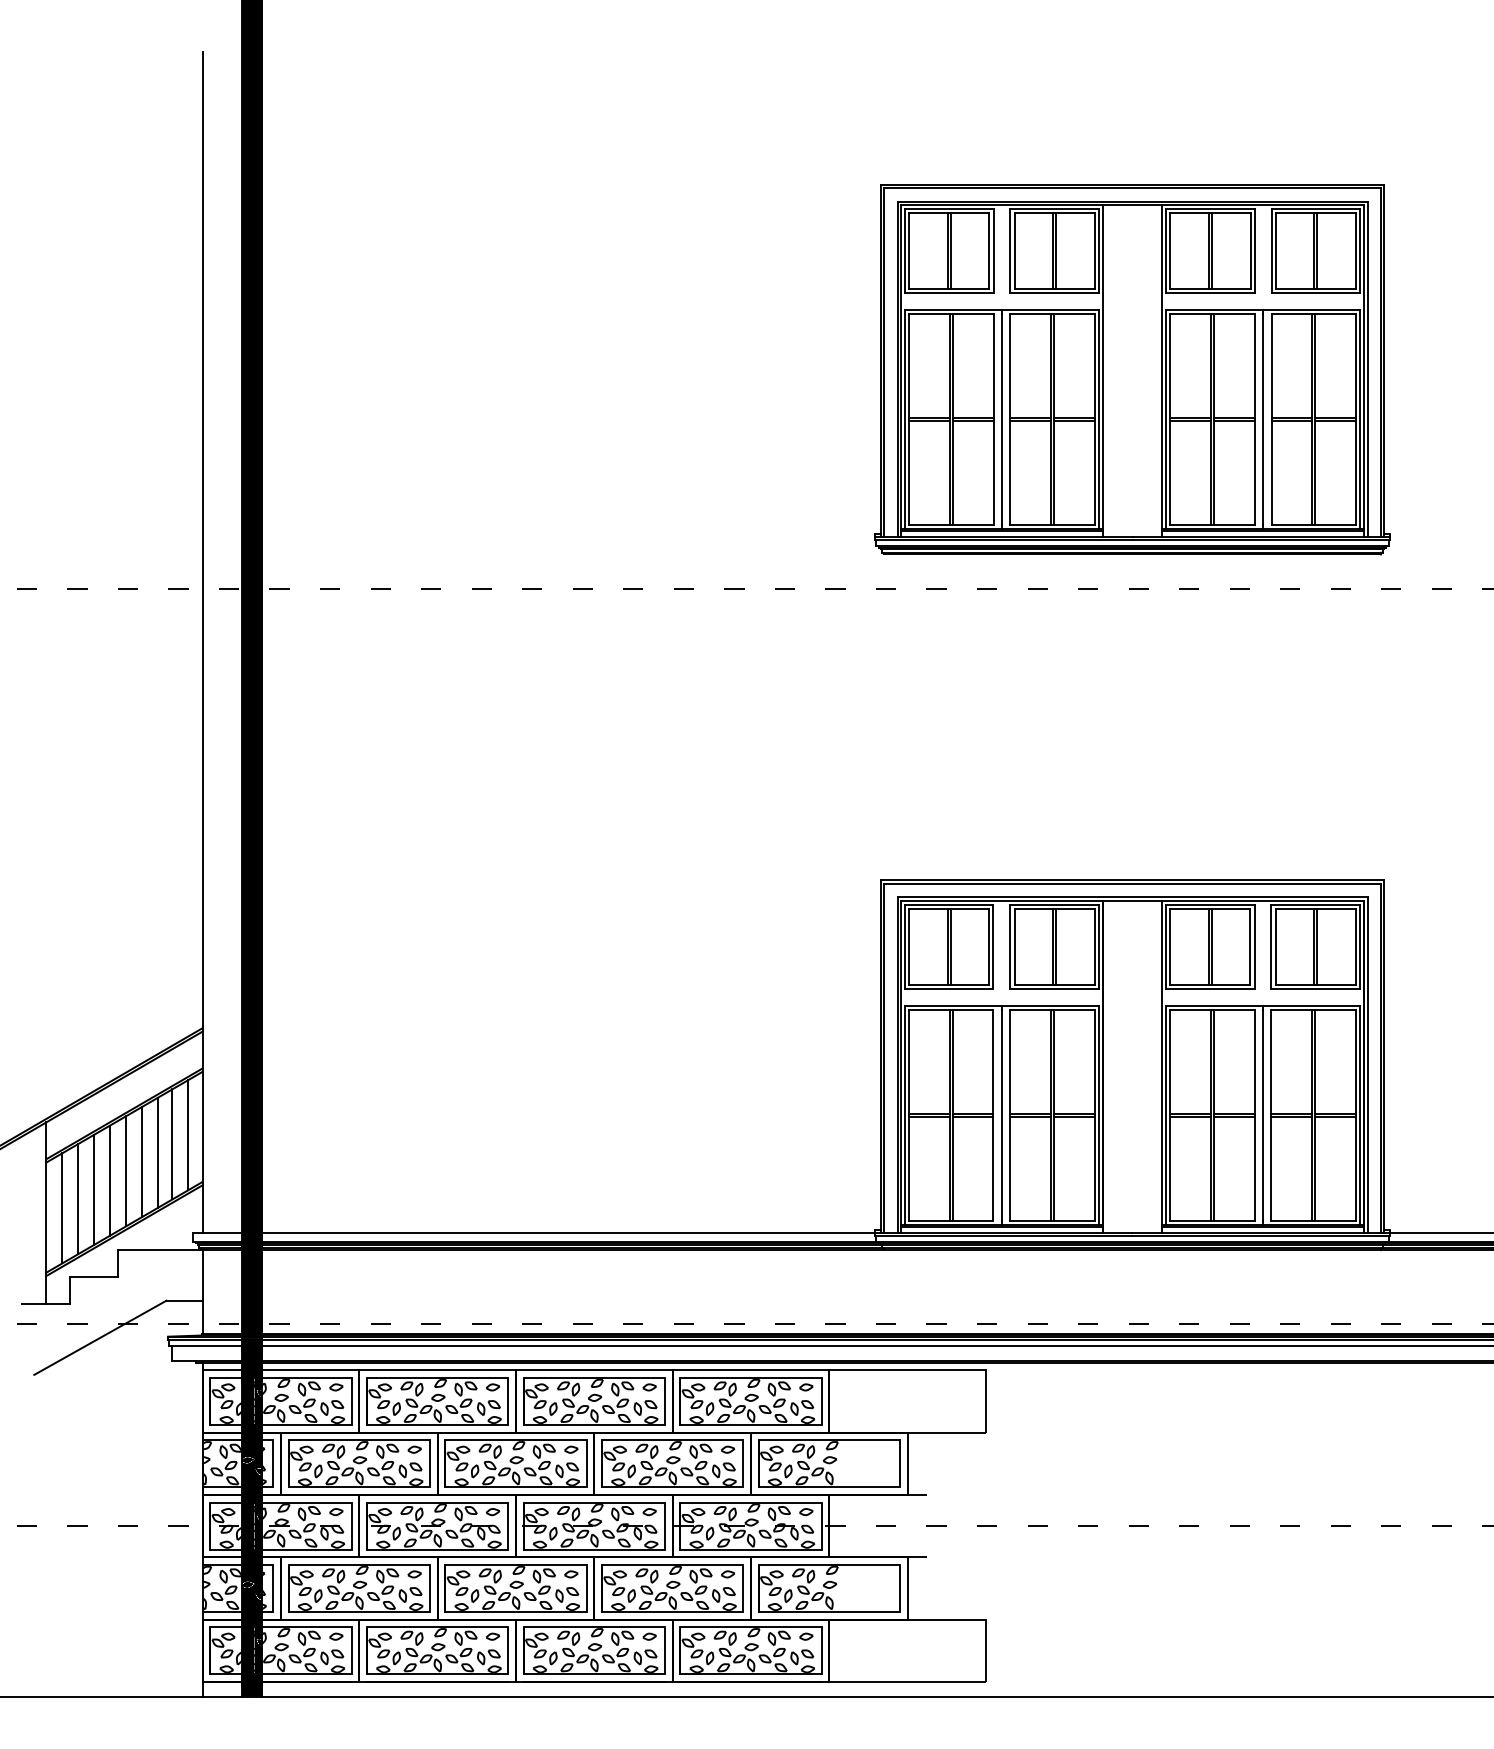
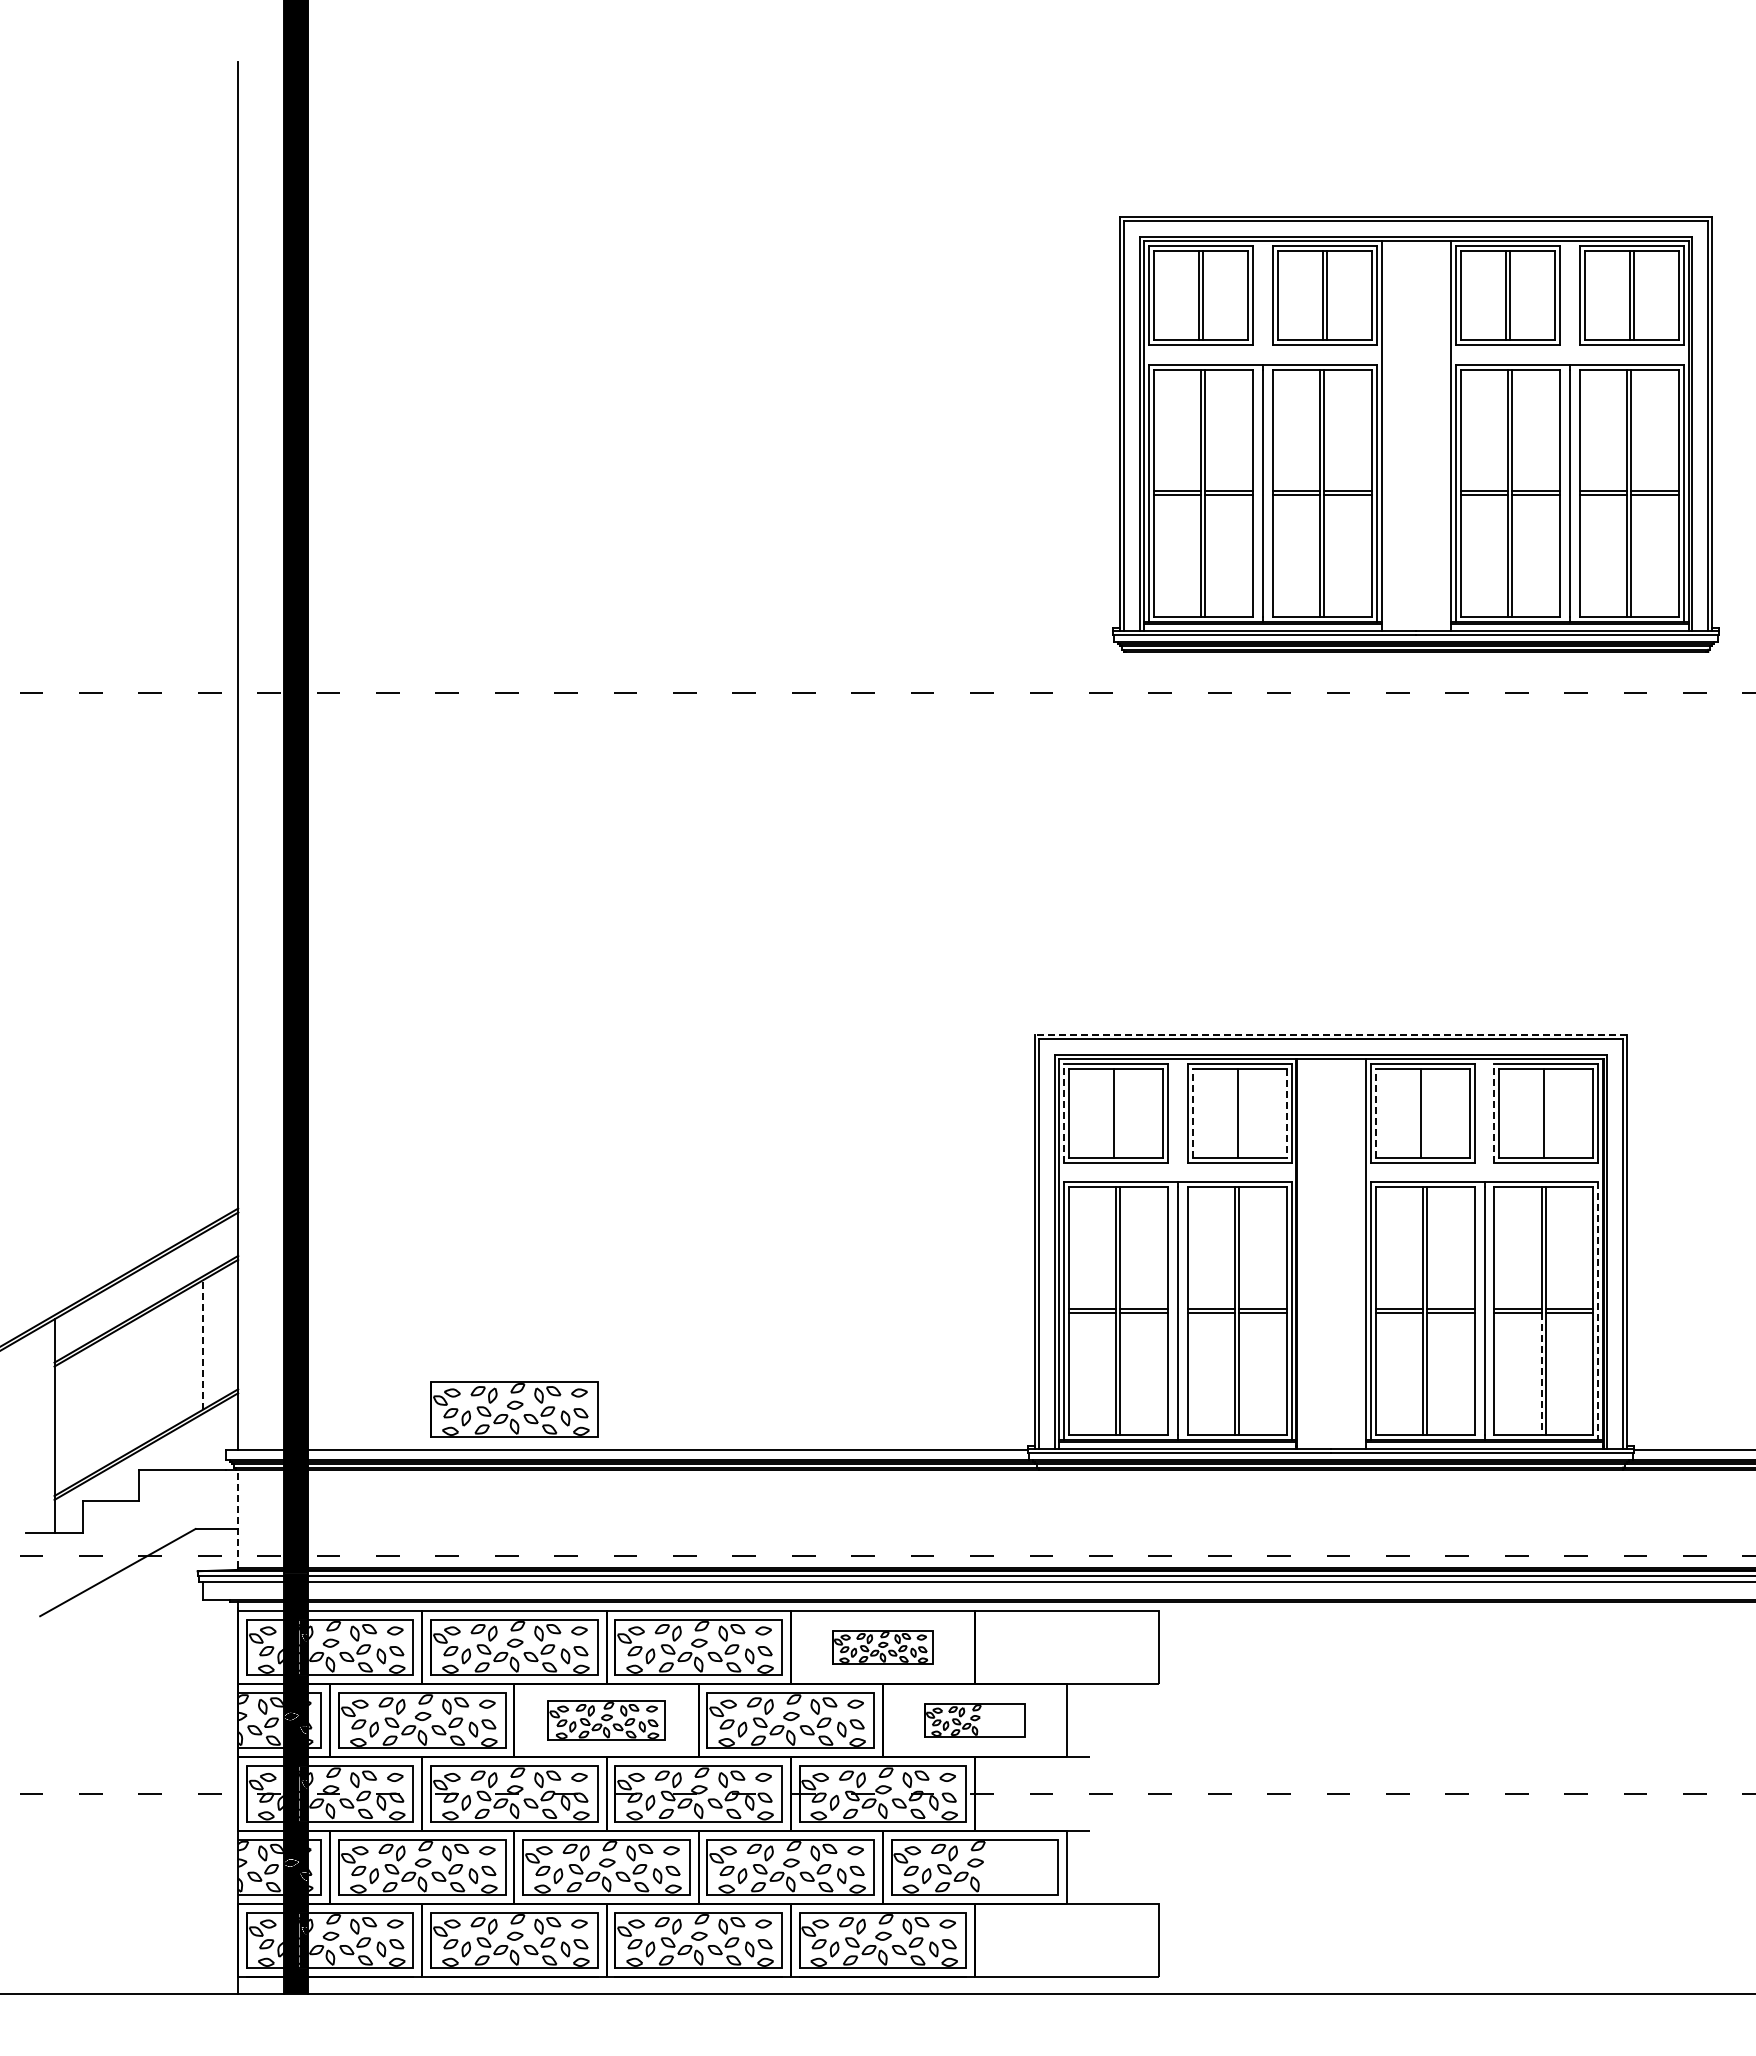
part: (1131, 369) -> (1415, 434), moved
line: (1131, 880) -> (1330, 1034), solid -> dashed
line: (950, 946) -> (1117, 1112), removed
line: (1056, 946) -> (1241, 1112), removed
line: (1211, 946) -> (1424, 1112), removed
line: (1317, 946) -> (1548, 1112), removed
line: (904, 947) -> (1063, 1113), solid -> dashed
line: (1014, 947) -> (1192, 1113), solid -> dashed
line: (1094, 947) -> (1286, 1113), solid -> dashed
line: (1170, 947) -> (1375, 1113), solid -> dashed
line: (1271, 947) -> (1494, 1113), solid -> dashed
line: (1359, 1115) -> (1598, 1311), solid -> dashed
line: (188, 1135) -> (221, 1334), removed
line: (172, 1144) -> (202, 1345), solid -> dashed
line: (157, 1152) -> (185, 1354), removed
line: (141, 1161) -> (166, 1365), removed
line: (1311, 1169) -> (1541, 1374), solid -> dashed
line: (126, 1170) -> (148, 1376), removed
line: (110, 1180) -> (129, 1387), removed
line: (94, 1189) -> (110, 1398), removed
line: (77, 1199) -> (91, 1409), removed
part: (437, 1199) -> (514, 1409), added
line: (62, 1208) -> (73, 1420), removed
line: (202, 1291) -> (238, 1518), solid -> dashed
part: (750, 1401) -> (882, 1647), size x0.6
part: (516, 1463) -> (606, 1720), size x0.7
part: (829, 1463) -> (974, 1720), size x0.6

